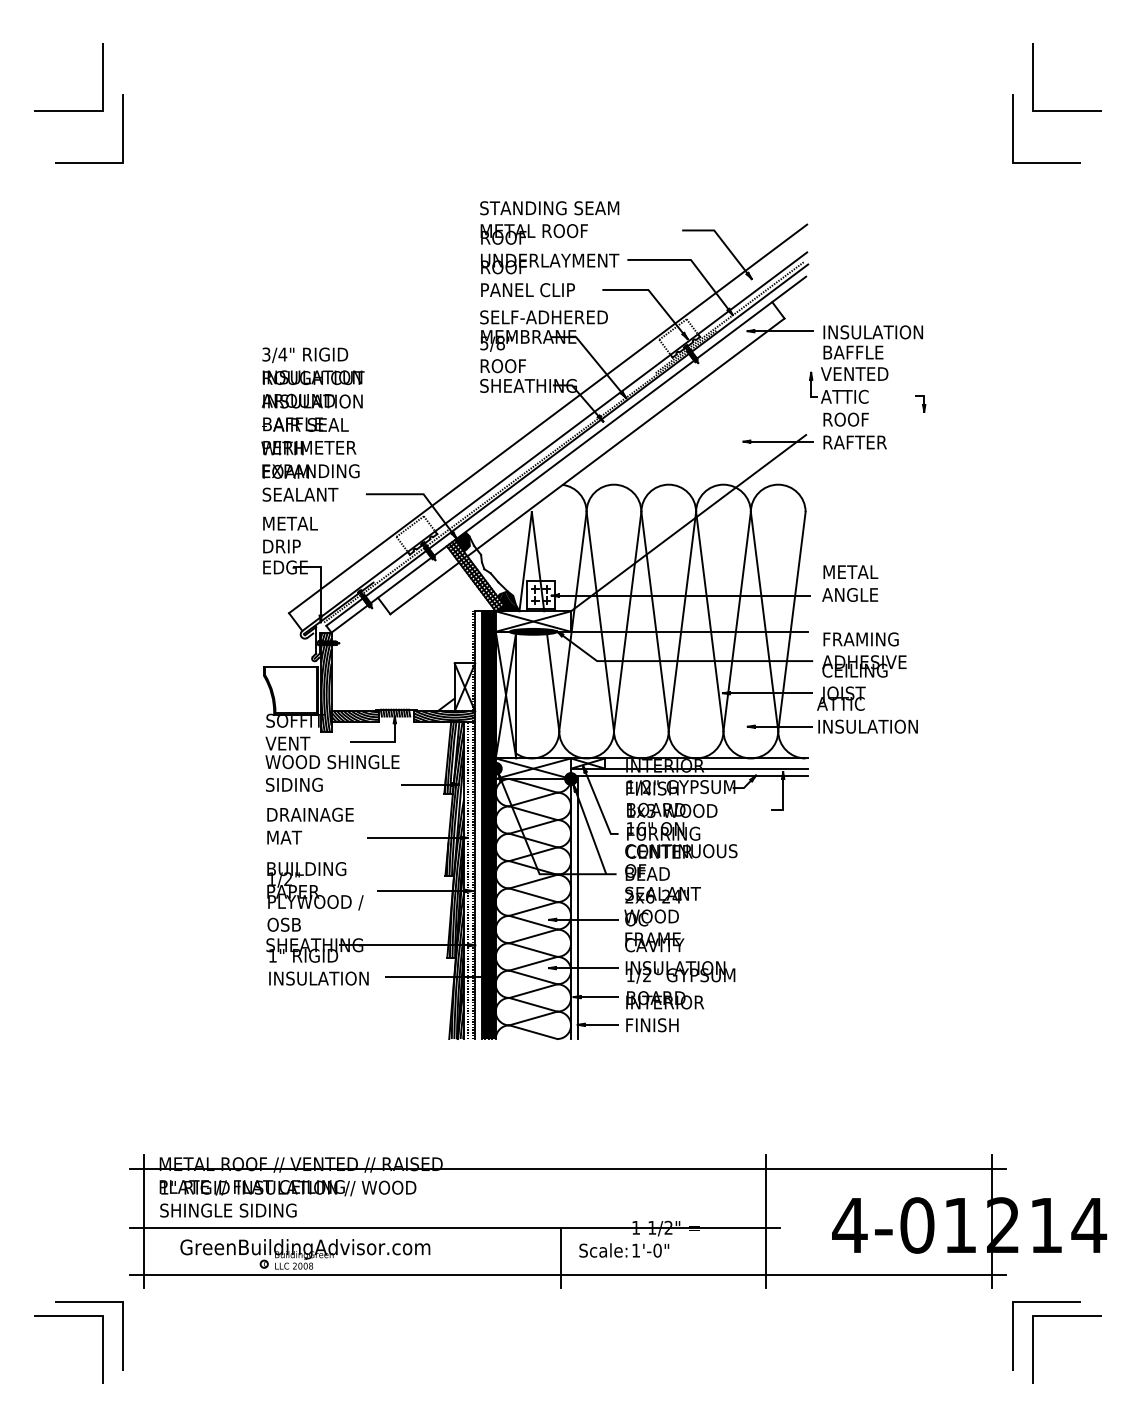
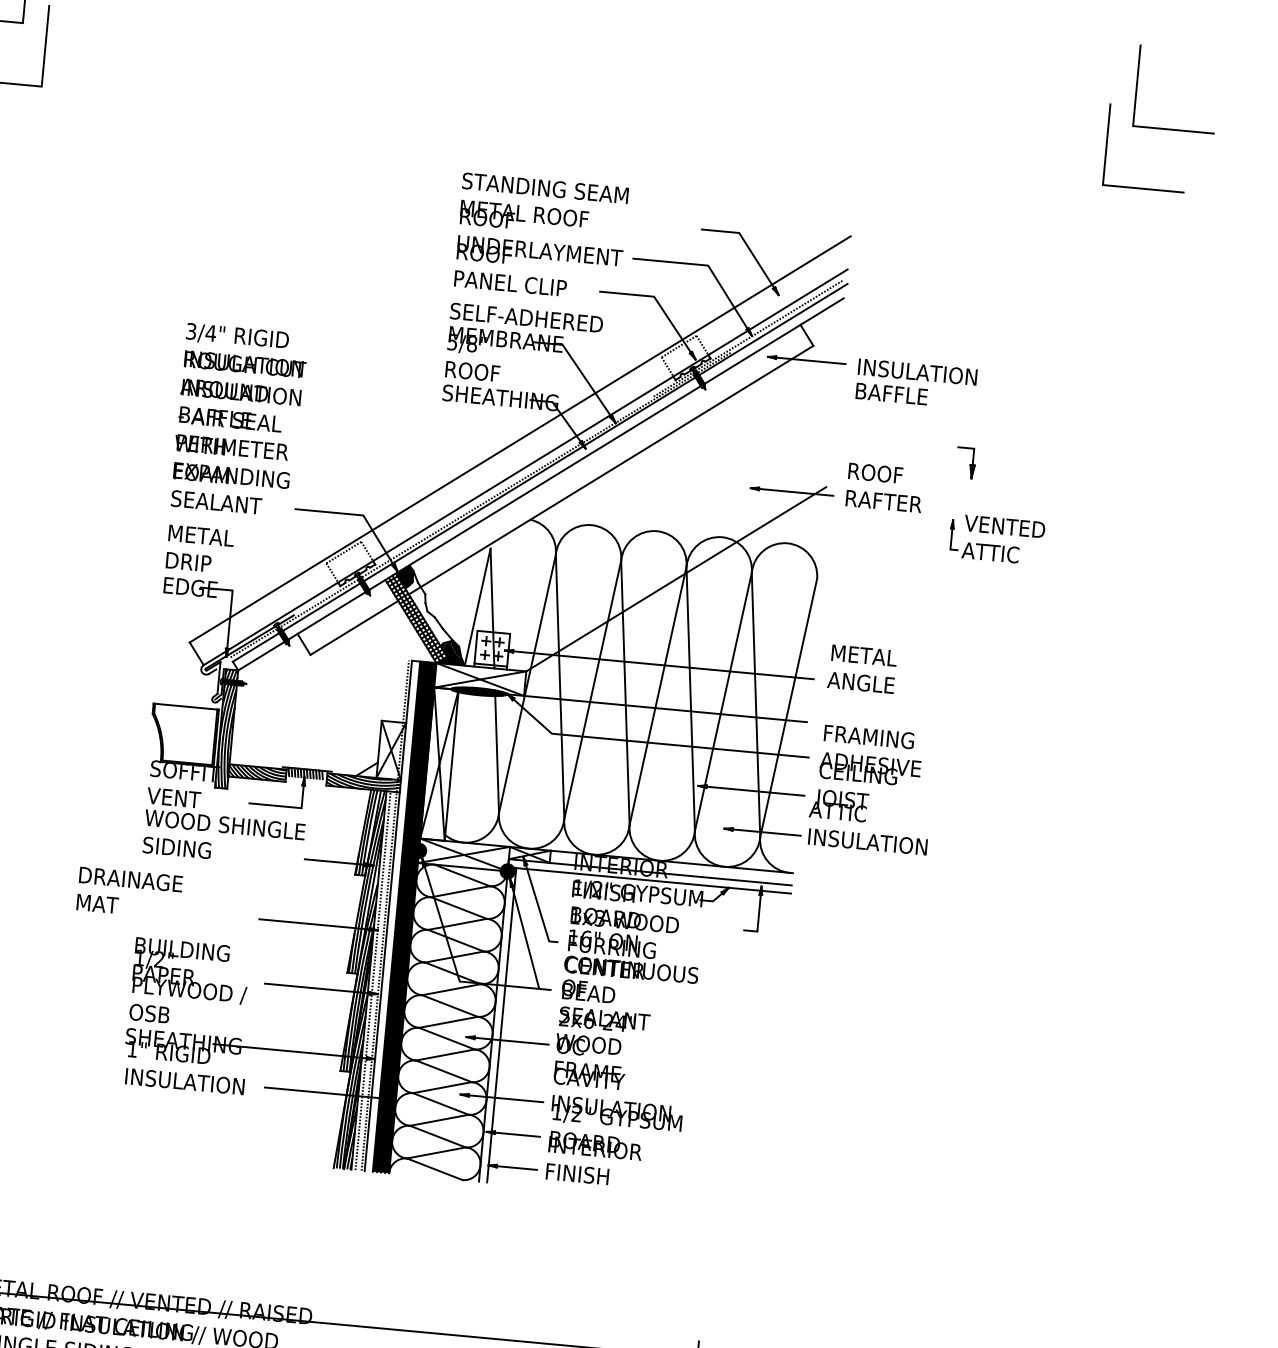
part: (848, 385) -> (996, 539), moved
part: (920, 403) -> (966, 462), size x1.6
text: (310, 825) -> (129, 892), moved

